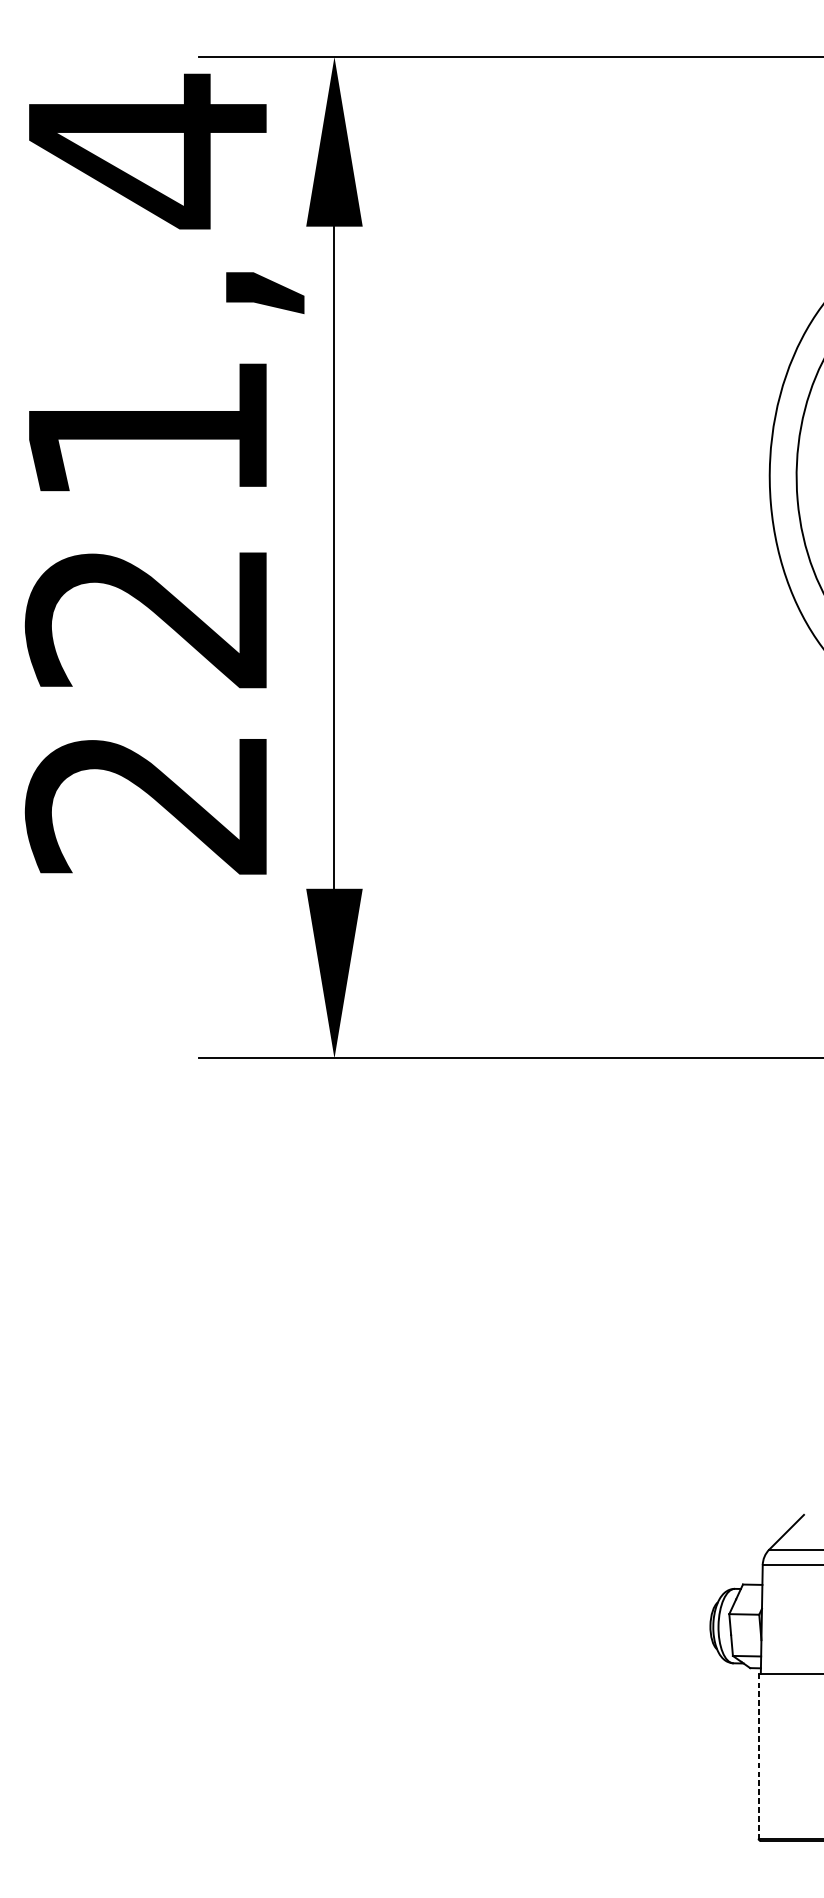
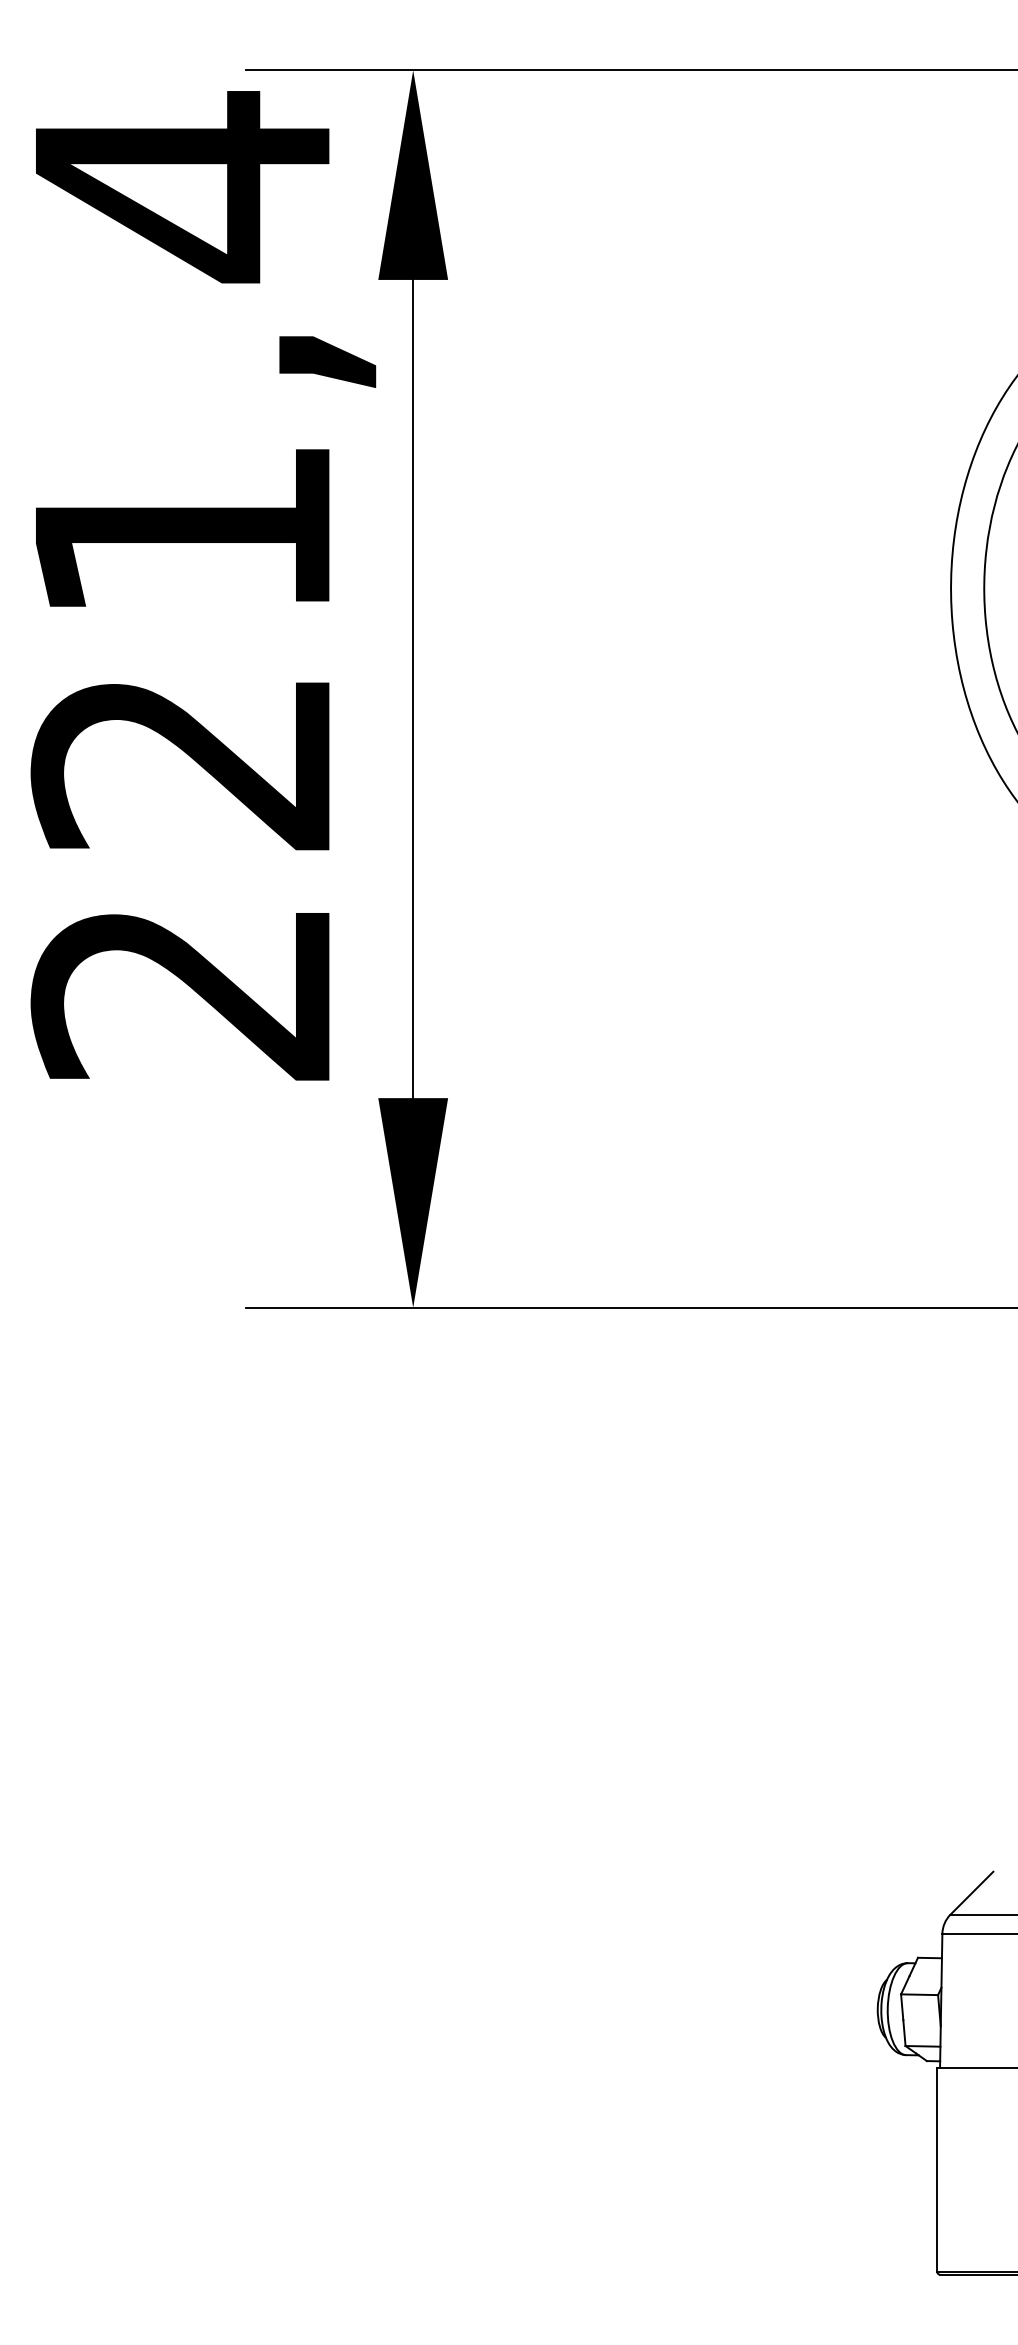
line: (758, 1756) -> (937, 2170), dashed -> solid

